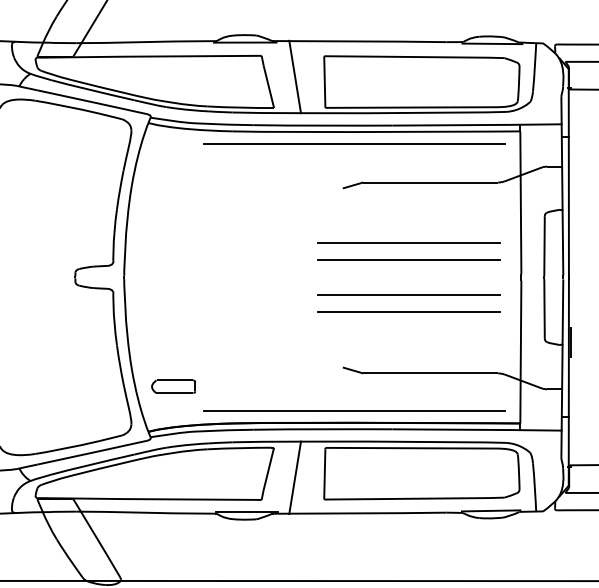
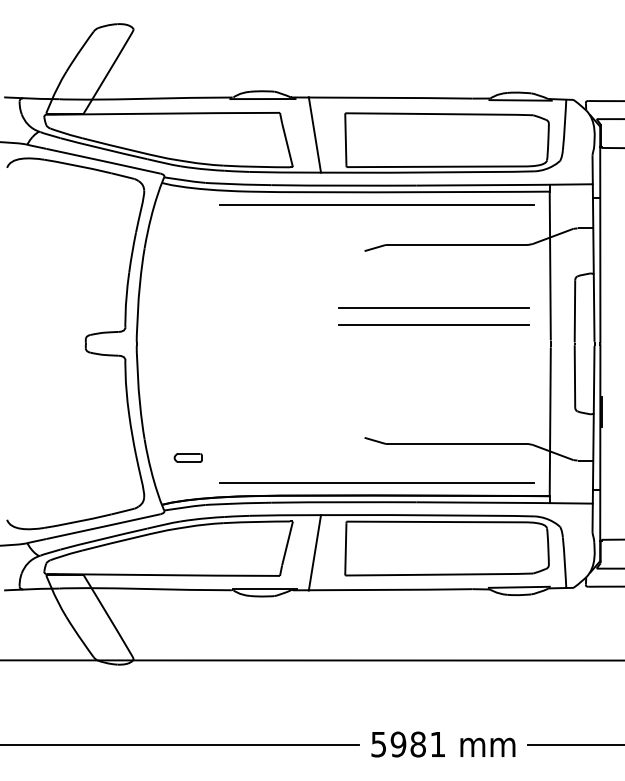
line: (408, 295) -> (433, 362), removed
line: (408, 311) -> (433, 379), removed
part: (172, 386) -> (187, 457), size x0.6

